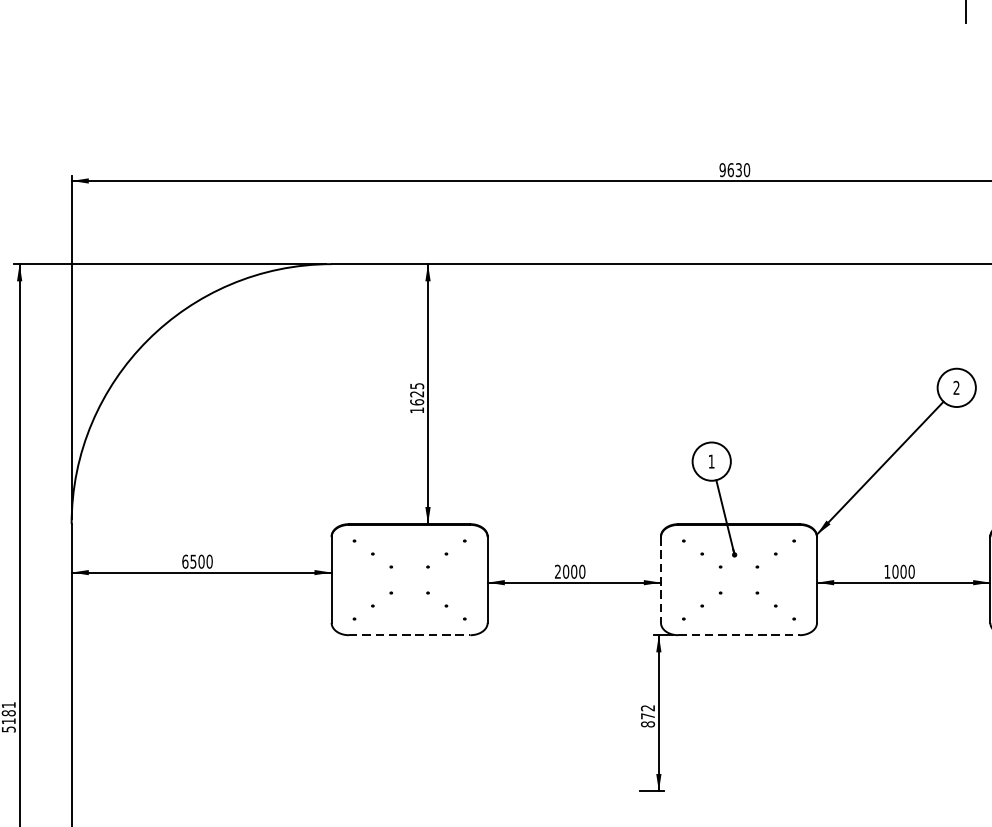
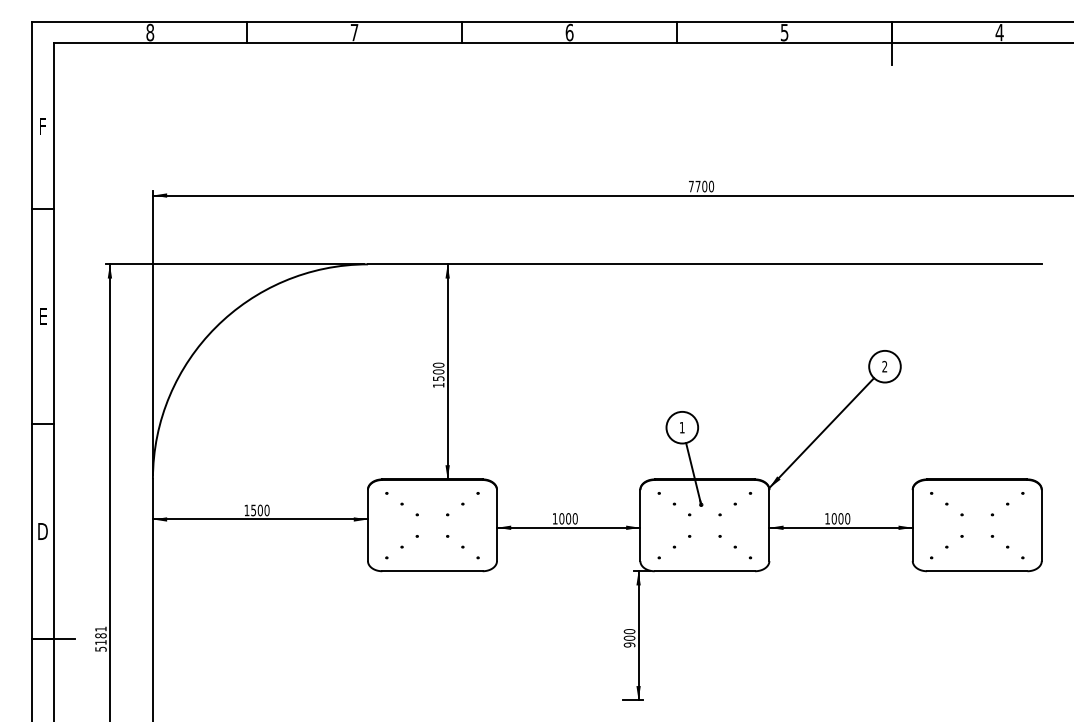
text: (730, 170) -> (697, 186), 9630 -> 7700
text: (416, 393) -> (438, 371), 1625 -> 1500
text: (184, 561) -> (246, 510), 6500 -> 1500
text: (557, 571) -> (554, 518), 2000 -> 1000
line: (661, 581) -> (640, 526), dashed -> solid
line: (409, 635) -> (432, 571), dashed -> solid
line: (739, 635) -> (705, 571), dashed -> solid
text: (647, 716) -> (629, 638), 872 -> 900

